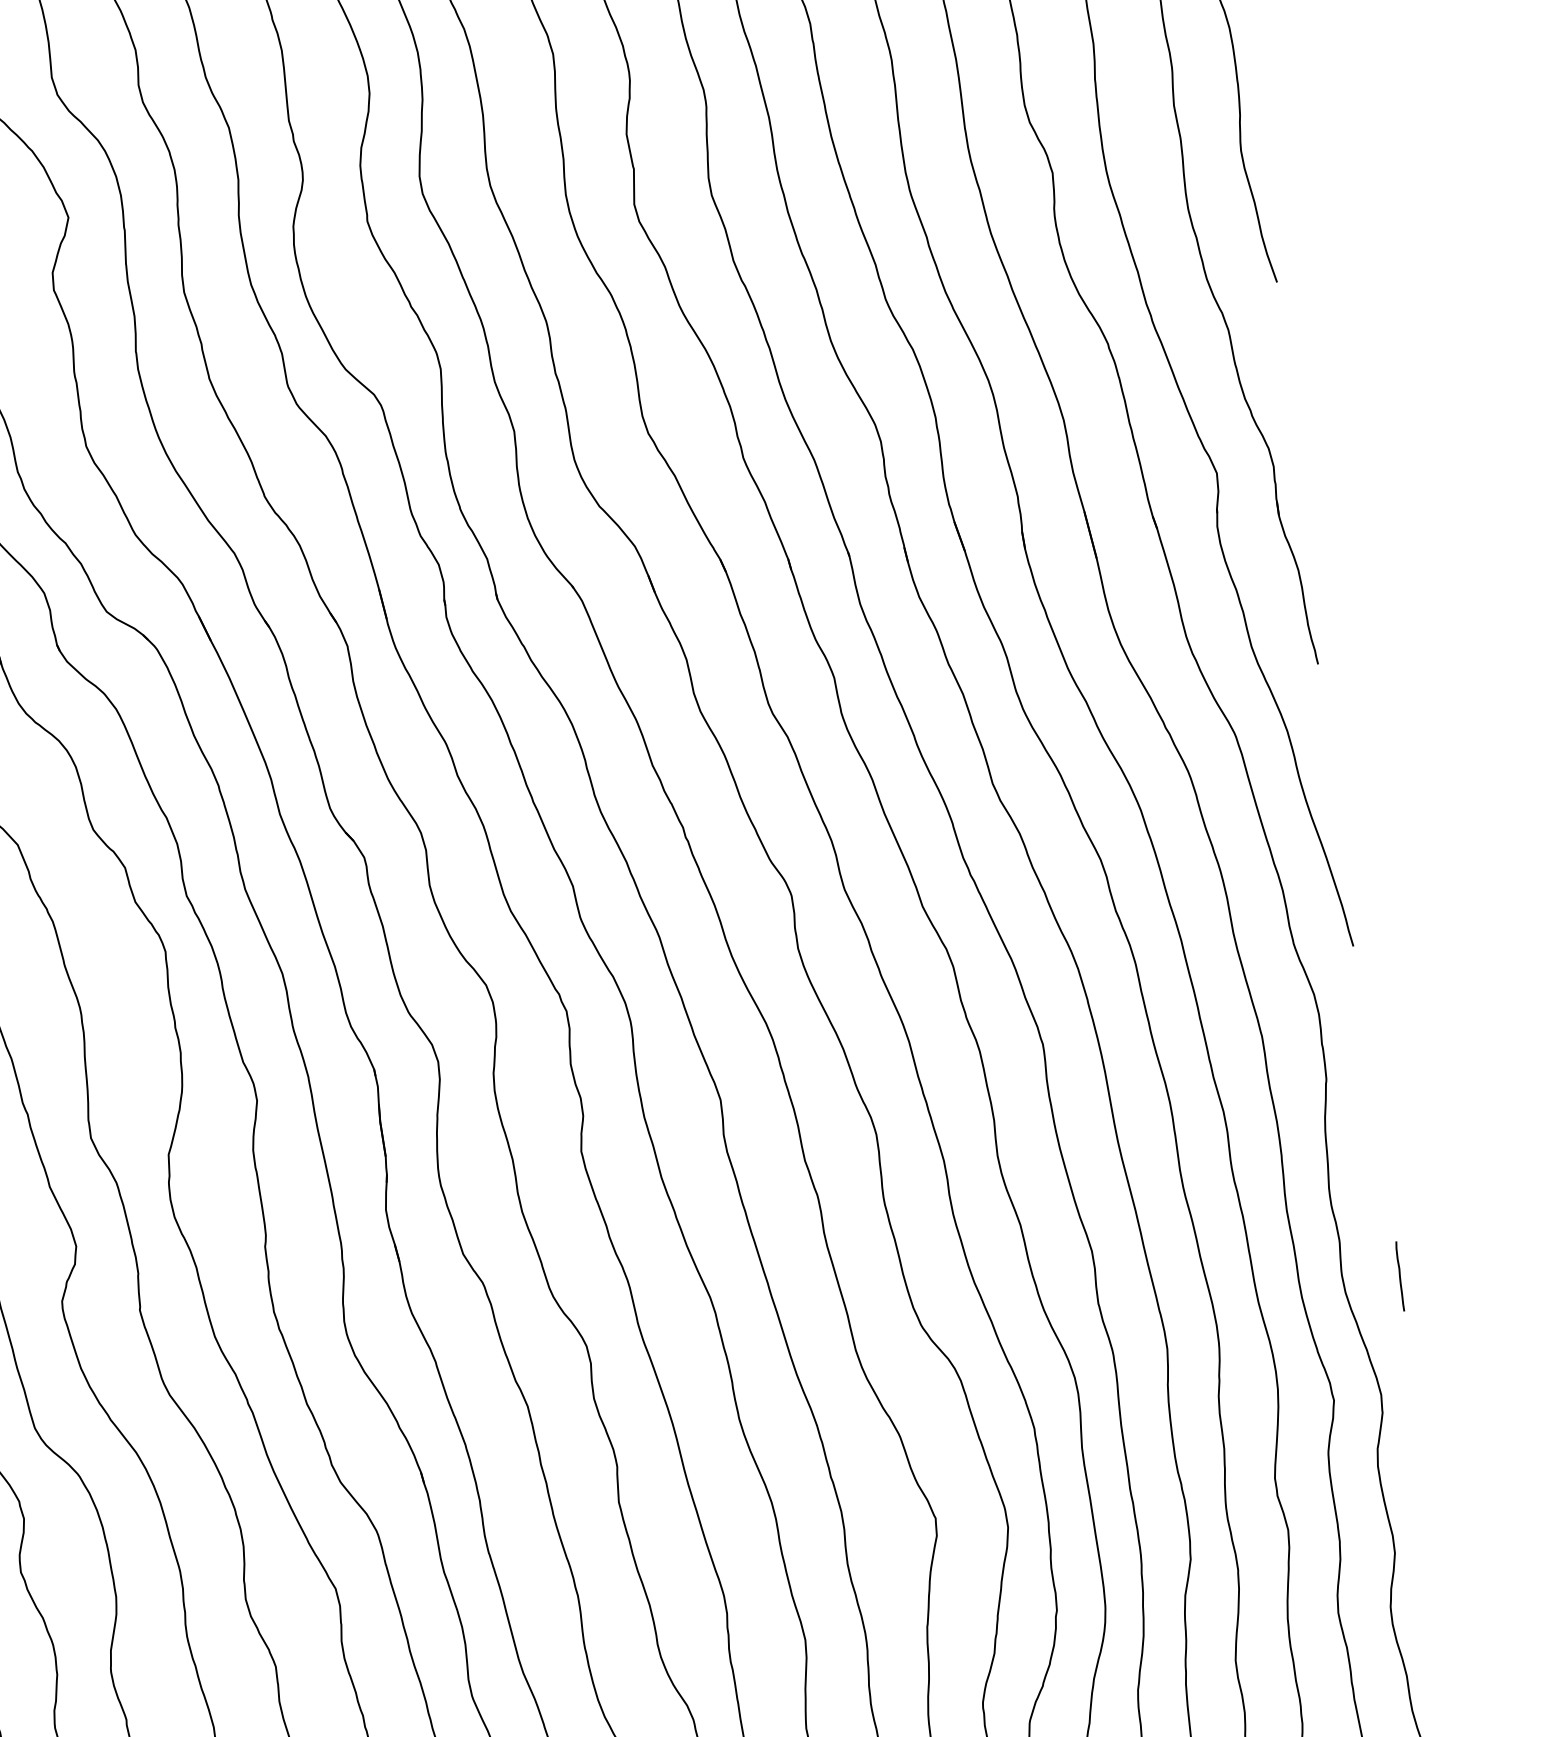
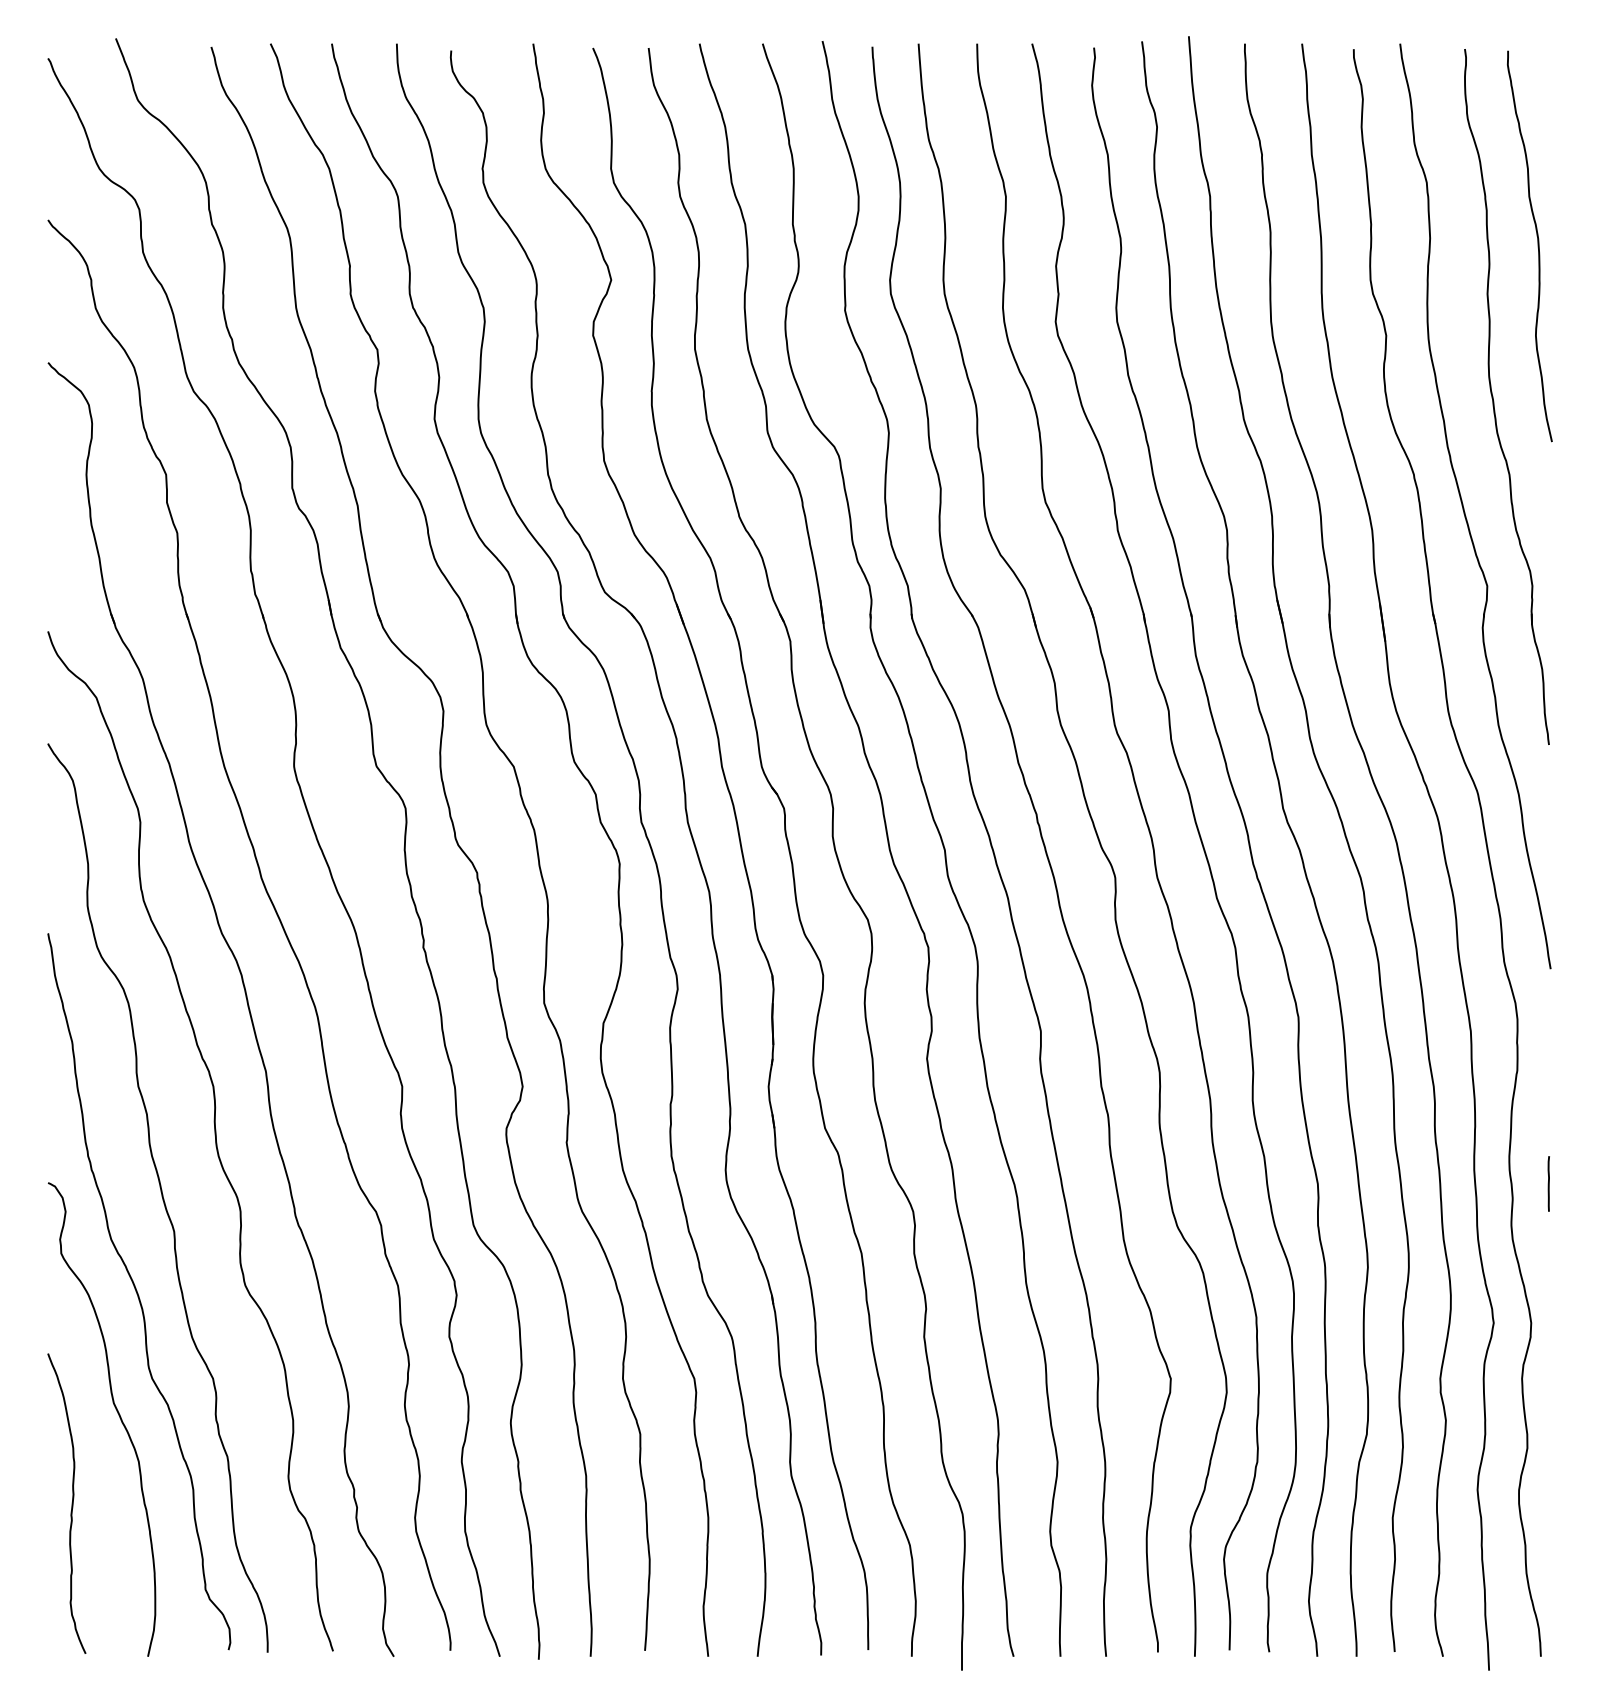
line: (1399, 1275) -> (1548, 1183), moved

